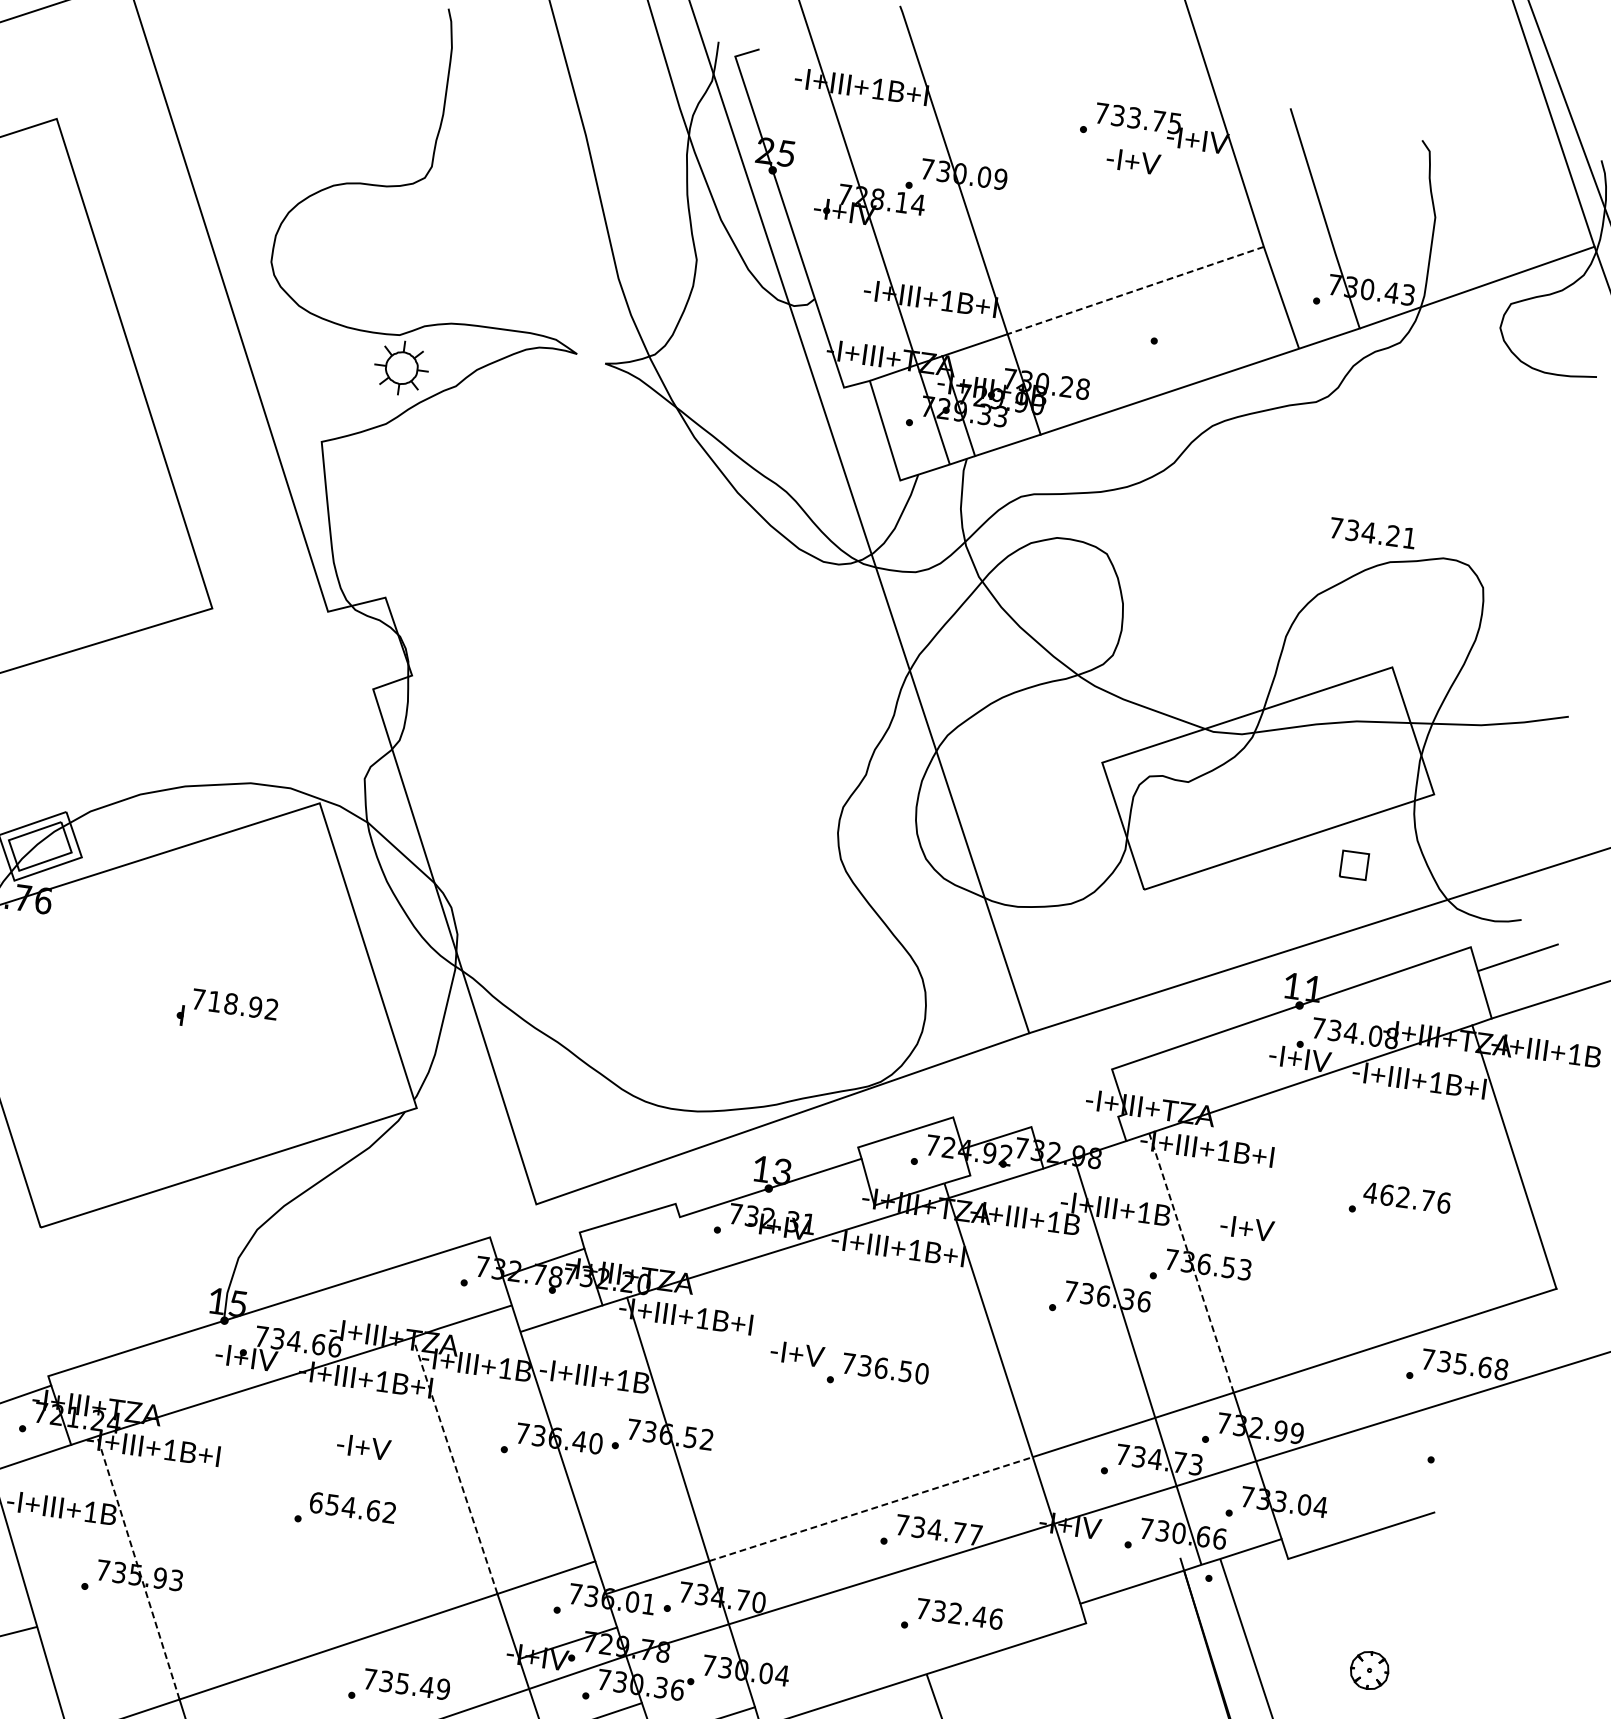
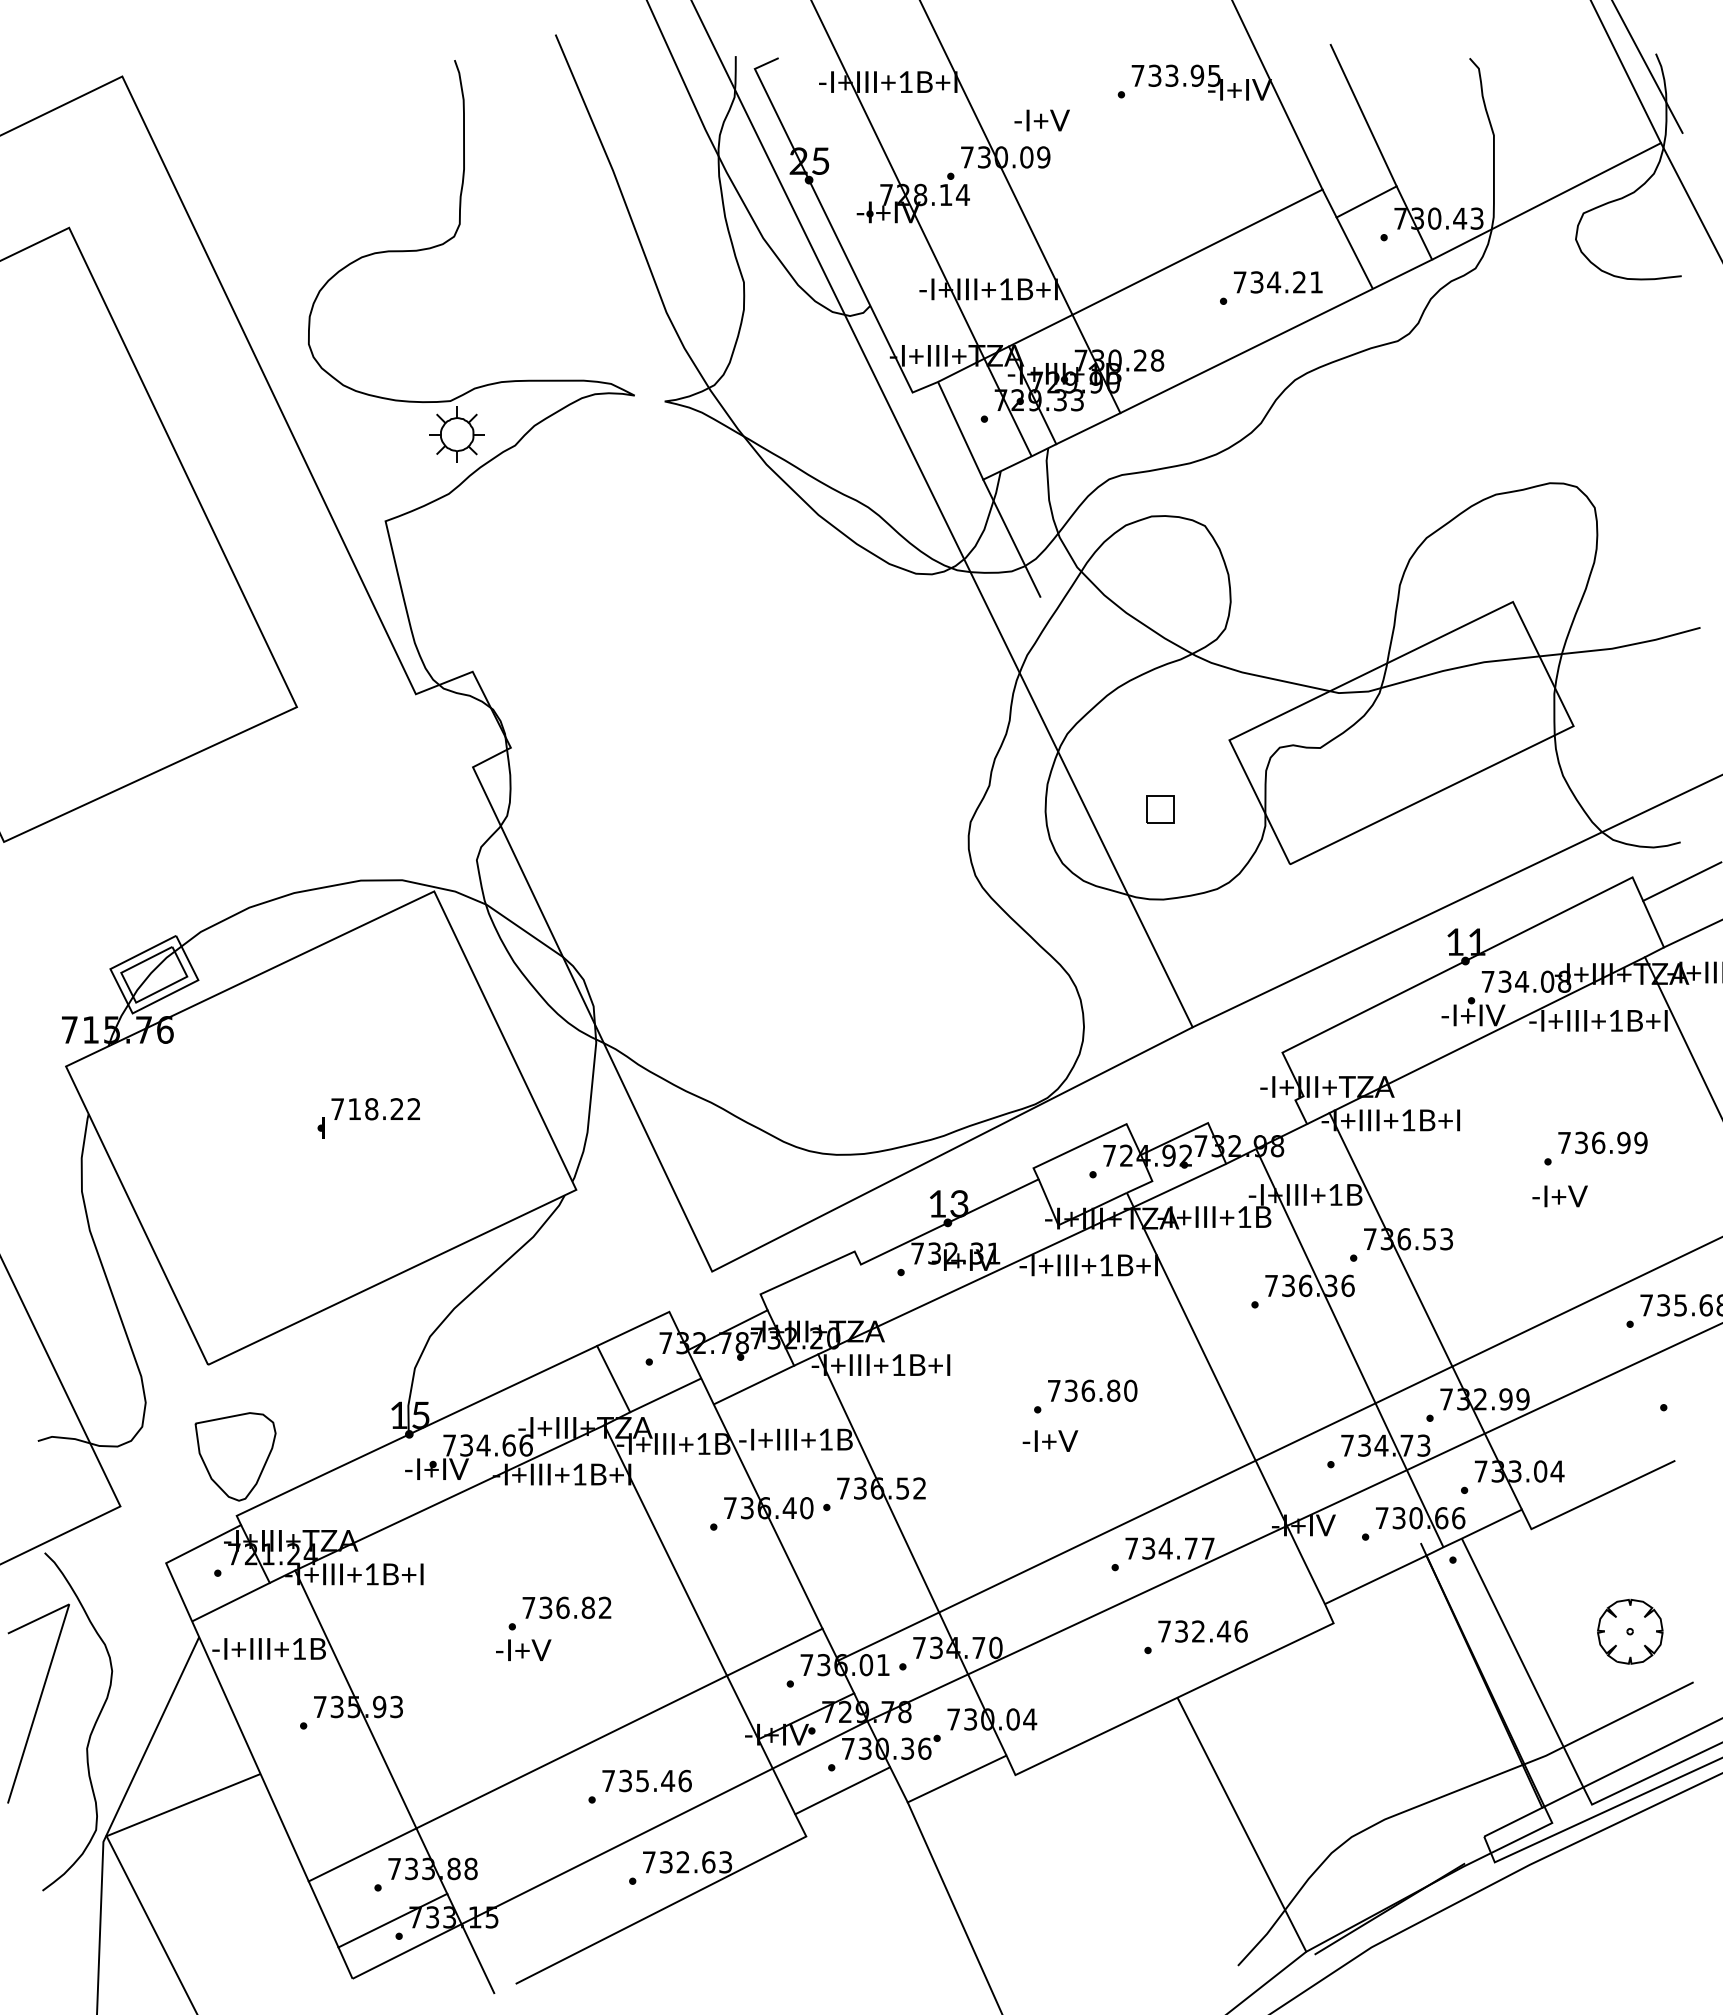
text: (1158, 121) -> (1197, 75), 733.75 -> 733.95
text: (1132, 161) -> (1041, 120), moved
line: (1304, 264) -> (1366, 201), added
line: (1135, 290) -> (1197, 252), dashed -> solid
text: (1372, 533) -> (1277, 282), moved
line: (919, 539) -> (1011, 537), added
part: (1354, 864) -> (1160, 809), moved
text: (254, 1007) -> (396, 1109), 718.92 -> 718.22
text: (1407, 1197) -> (1602, 1142), 462.76 -> 736.99
text: (1246, 1228) -> (1559, 1196), moved
line: (1191, 1262) -> (1390, 1239), dashed -> solid
line: (427, 1293) -> (613, 1378), added
part: (54, 1319) -> (235, 1456), added
text: (797, 1353) -> (1050, 1440), moved
text: (905, 1371) -> (1113, 1390), 736.50 -> 736.80
text: (363, 1446) -> (523, 1649), moved
line: (454, 1465) -> (665, 1550), dashed -> solid
text: (344, 1506) -> (558, 1607), 654.62 -> 736.82
line: (871, 1509) -> (1097, 1536), dashed -> solid
line: (138, 1567) -> (355, 1699), dashed -> solid
part: (1369, 1670) -> (1630, 1631), size x1.67
text: (442, 1688) -> (684, 1780), 735.49 -> 735.46

